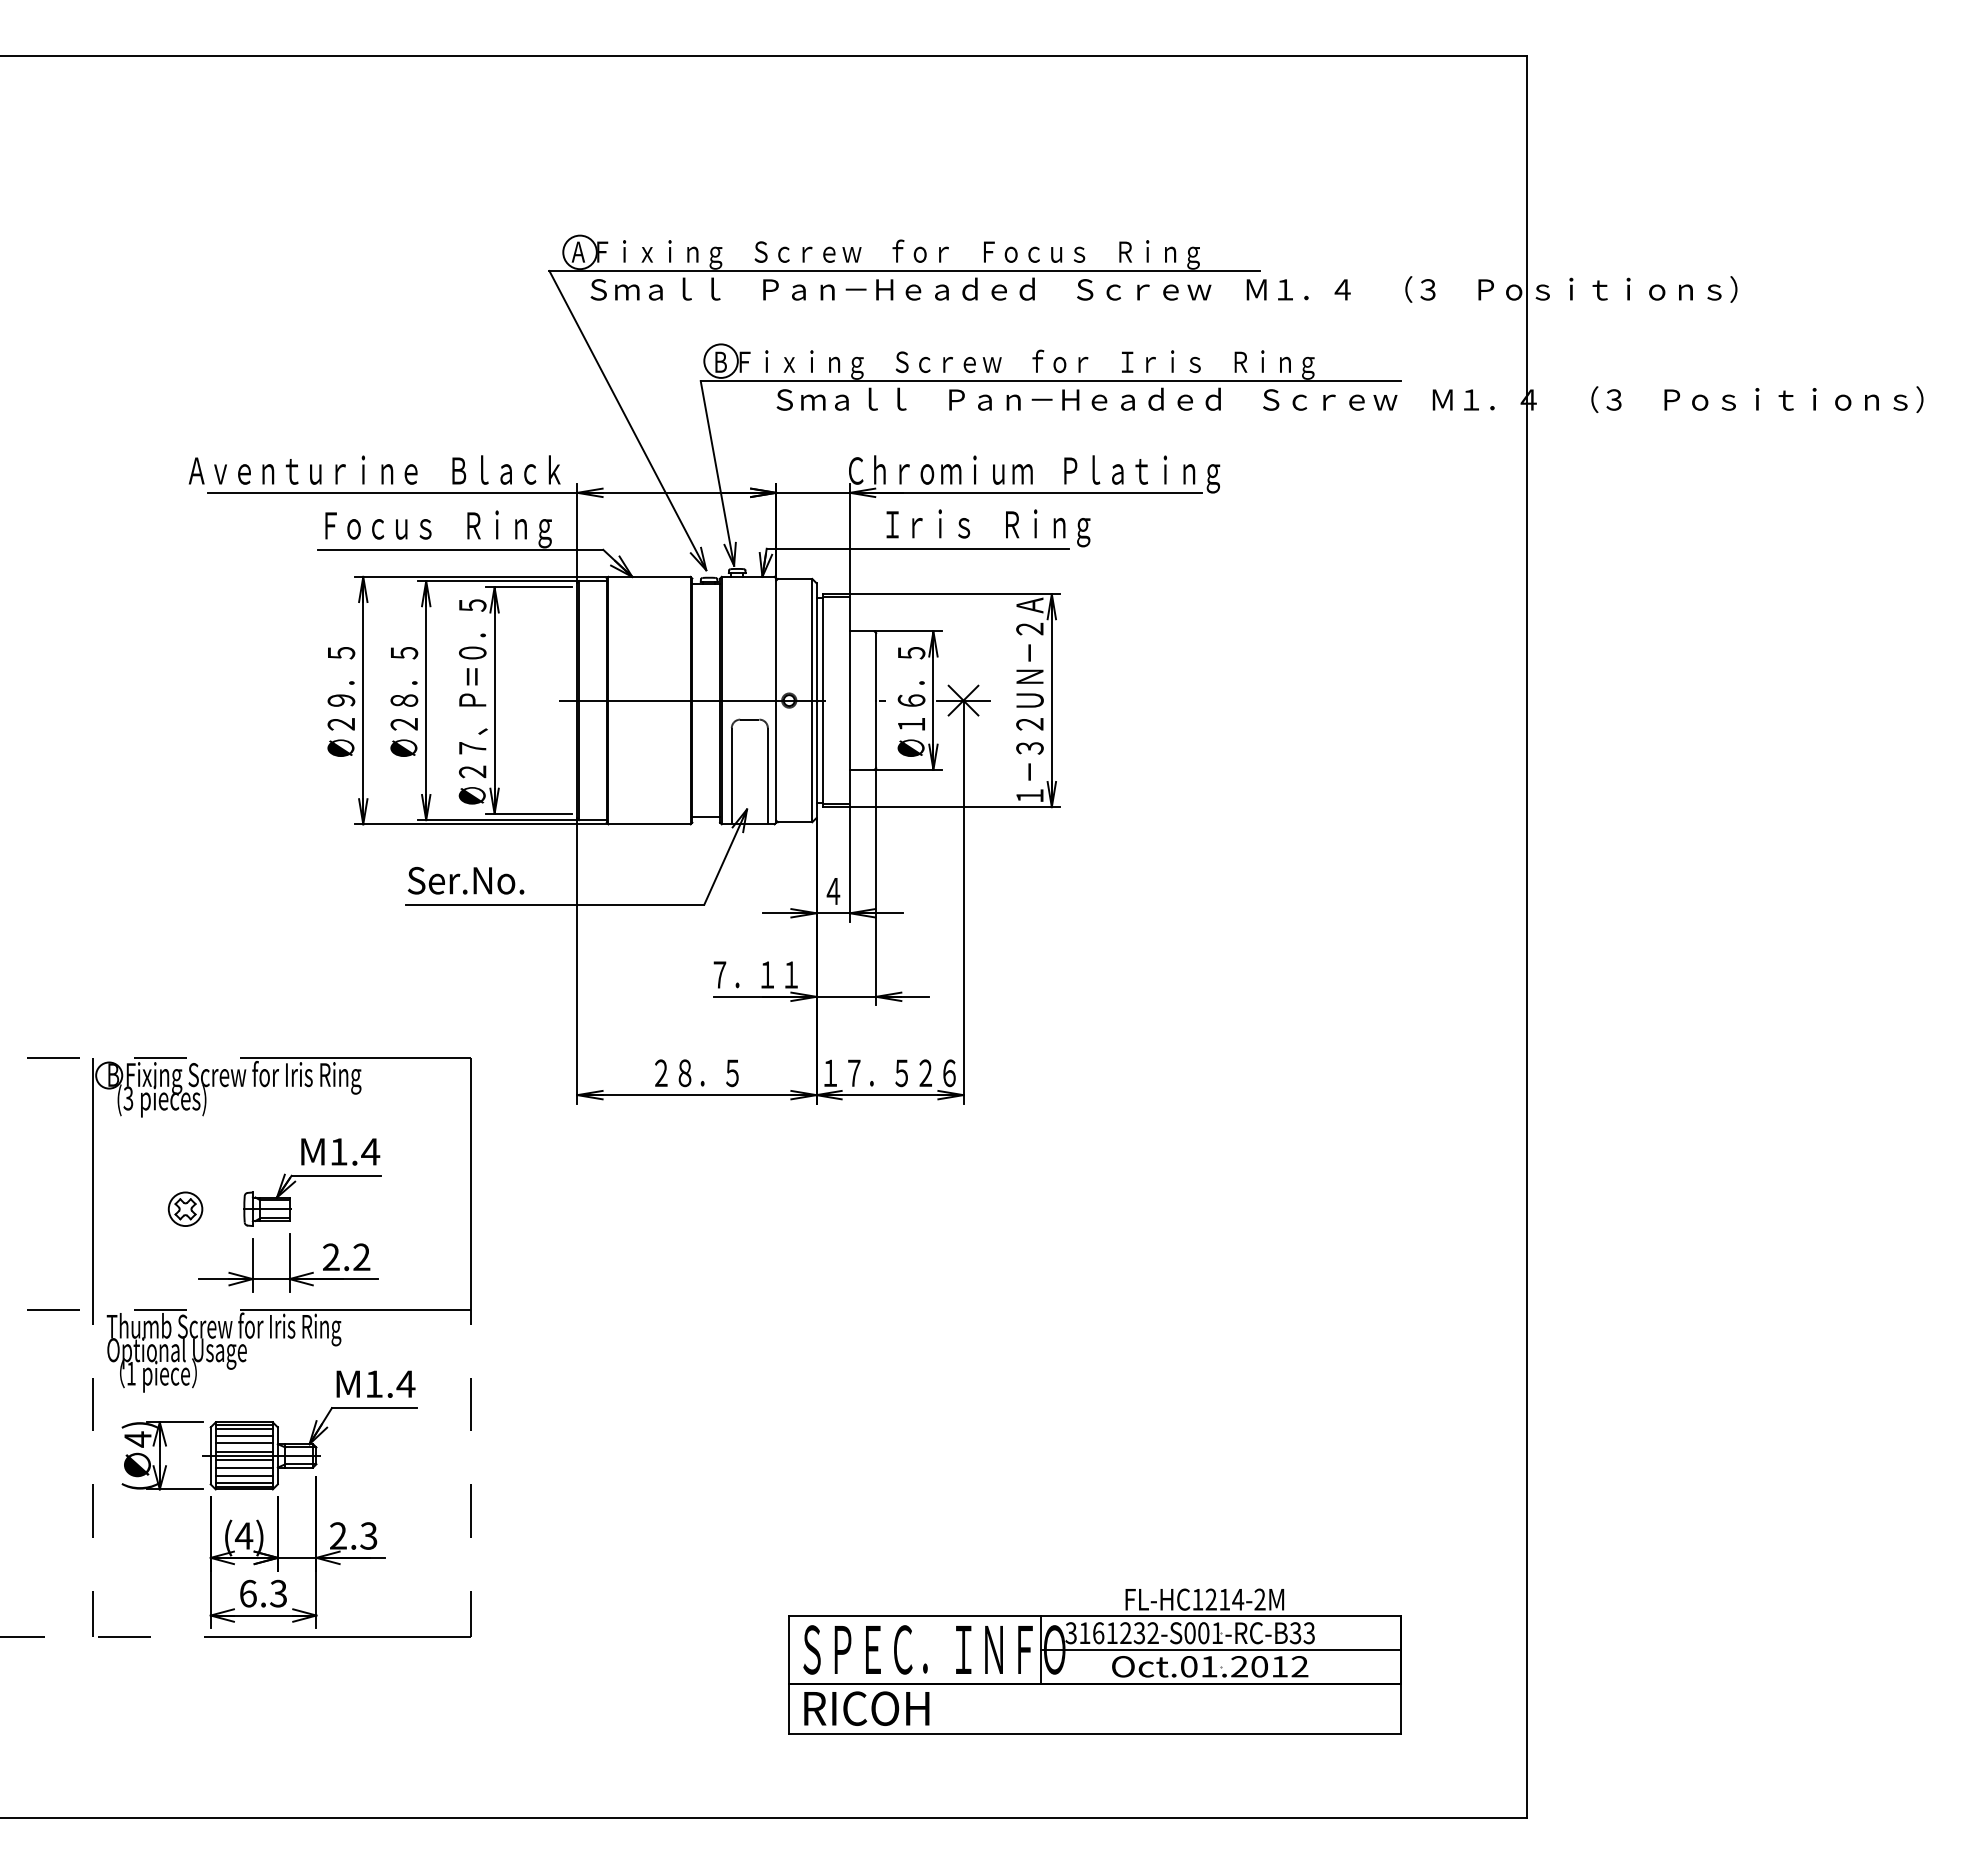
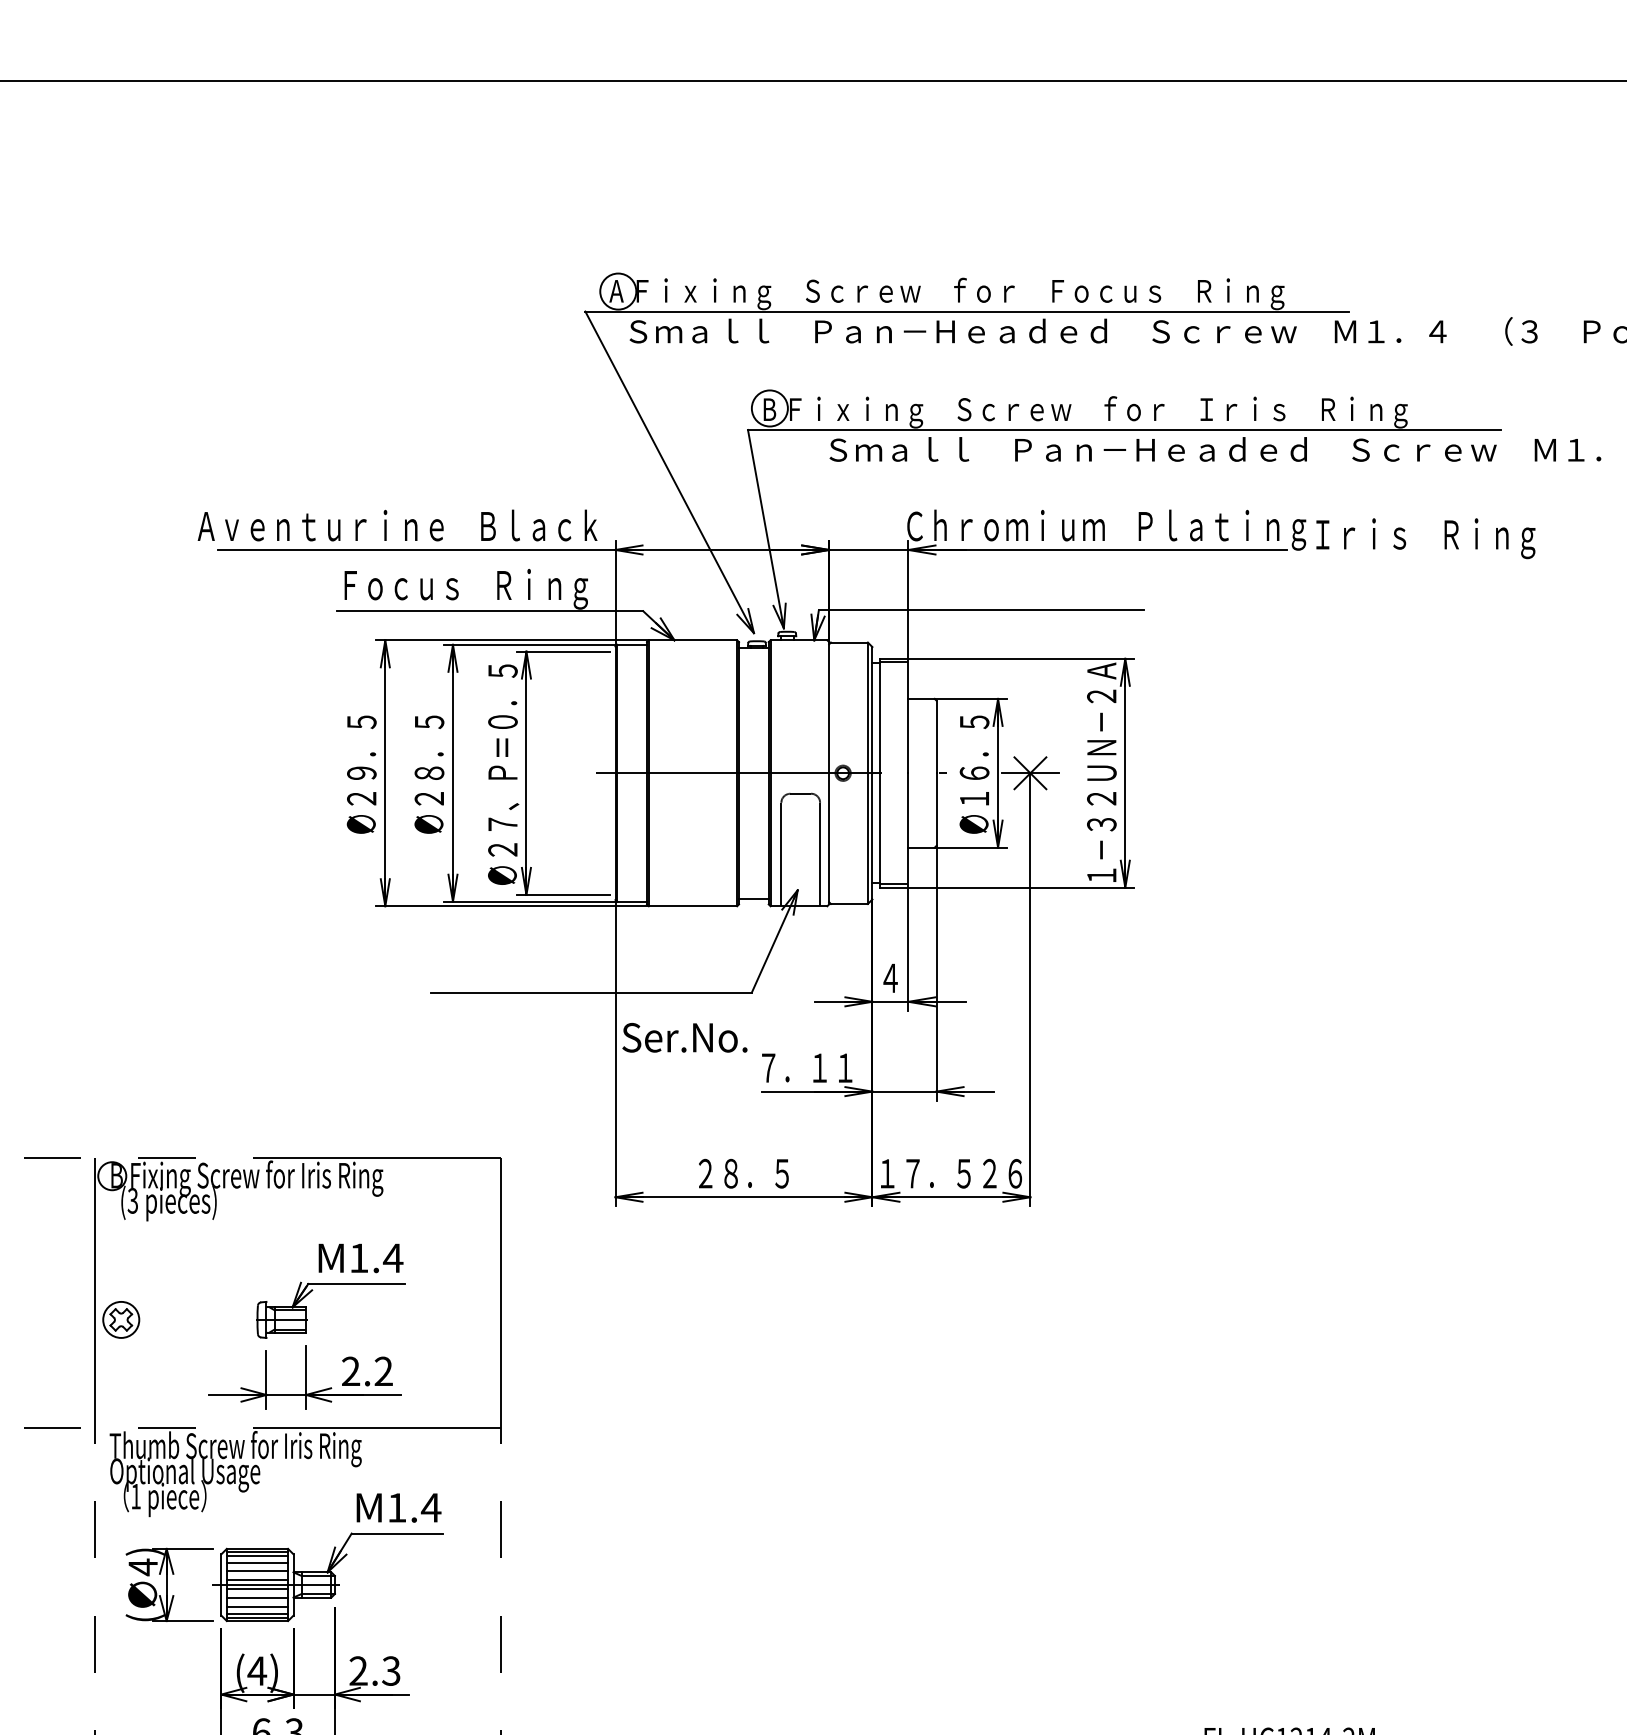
text: (988, 528) -> (1425, 538), moved
text: (465, 880) -> (684, 1037), moved
part: (185, 1208) -> (121, 1319), moved

